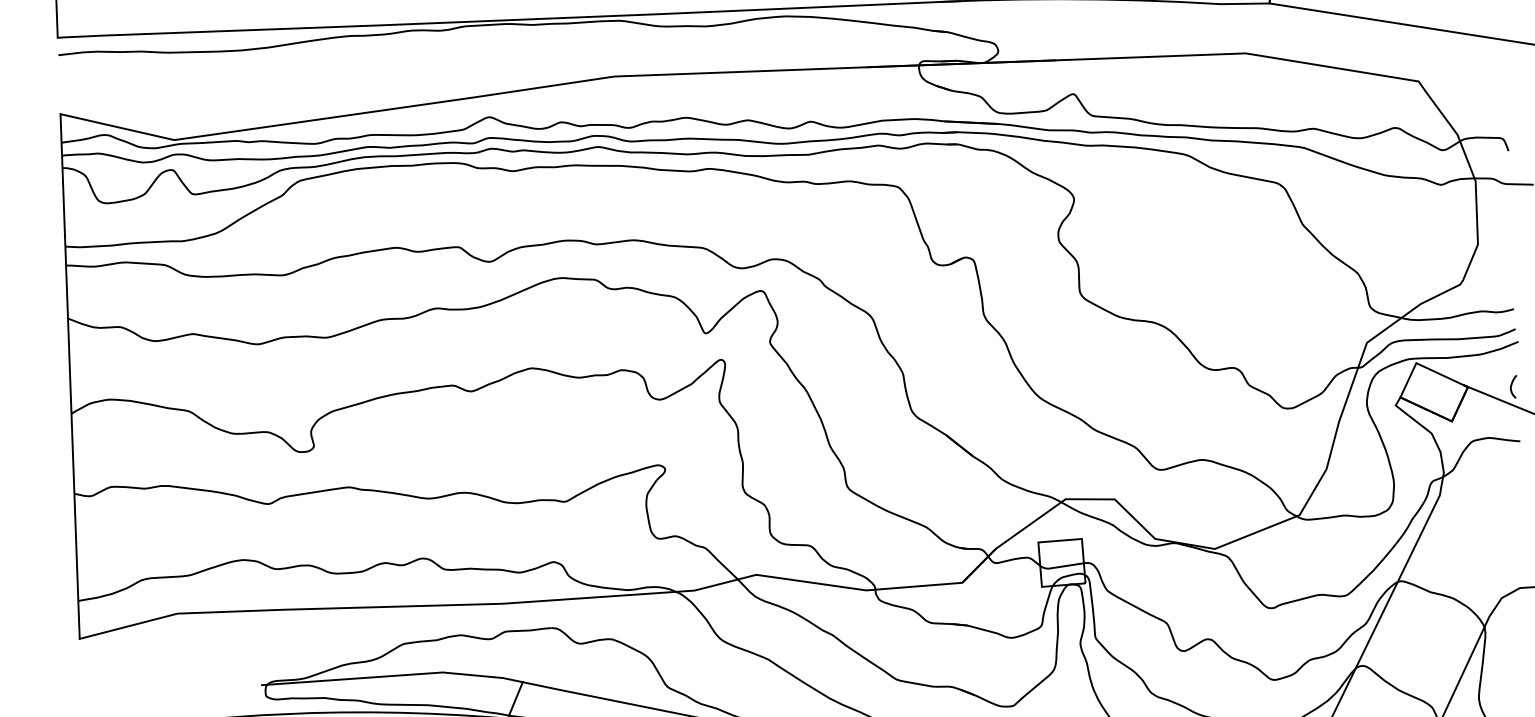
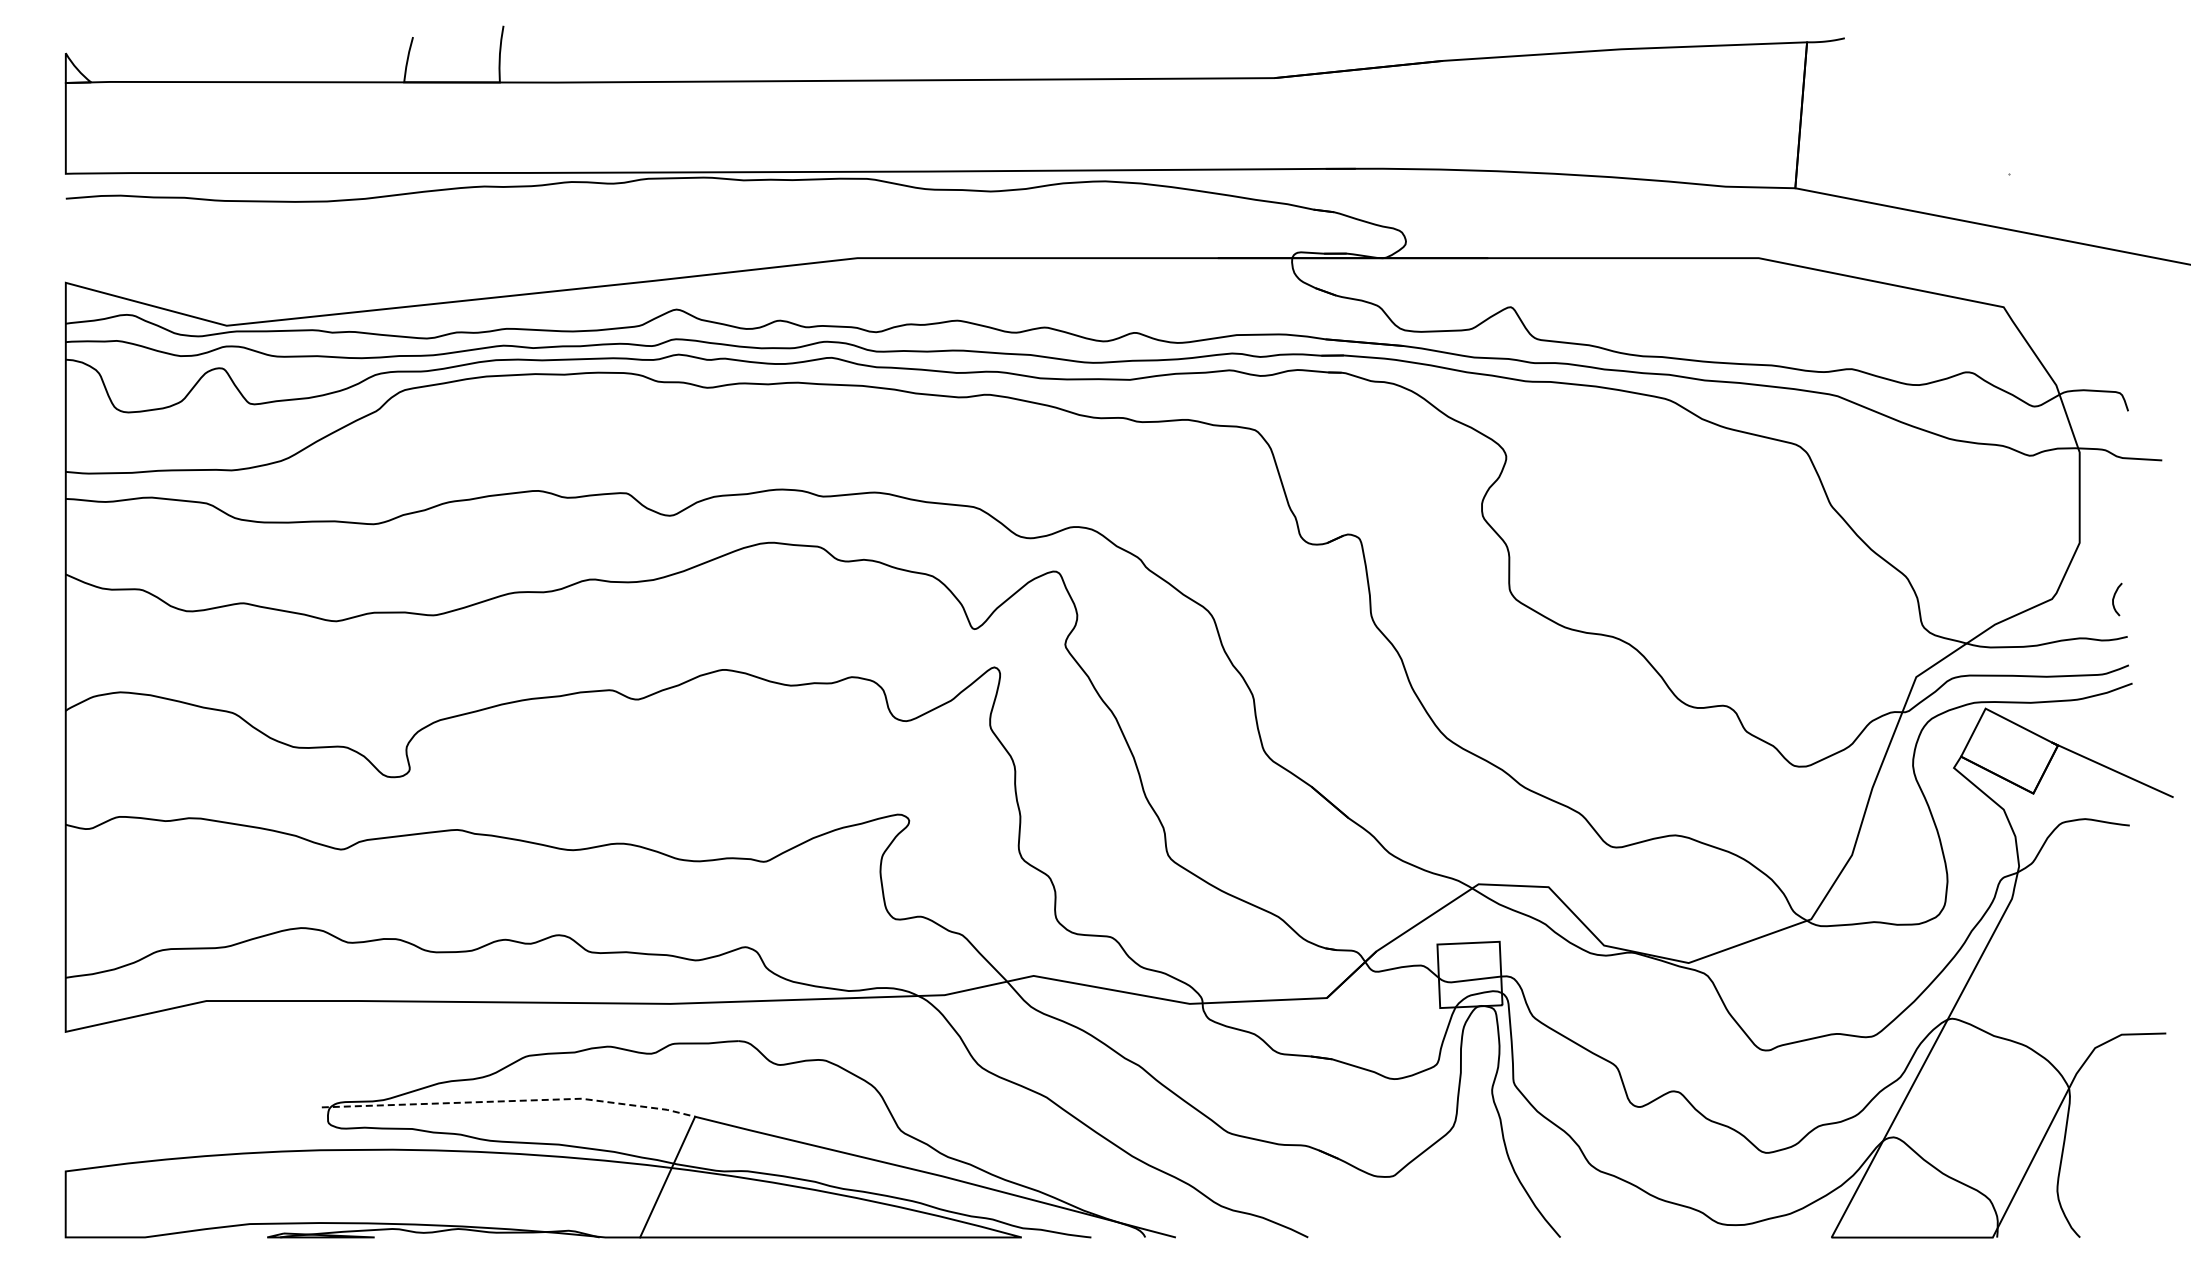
curve: (1511, 386) -> (2114, 599), moved
line: (393, 676) -> (510, 1101), solid -> dashed

